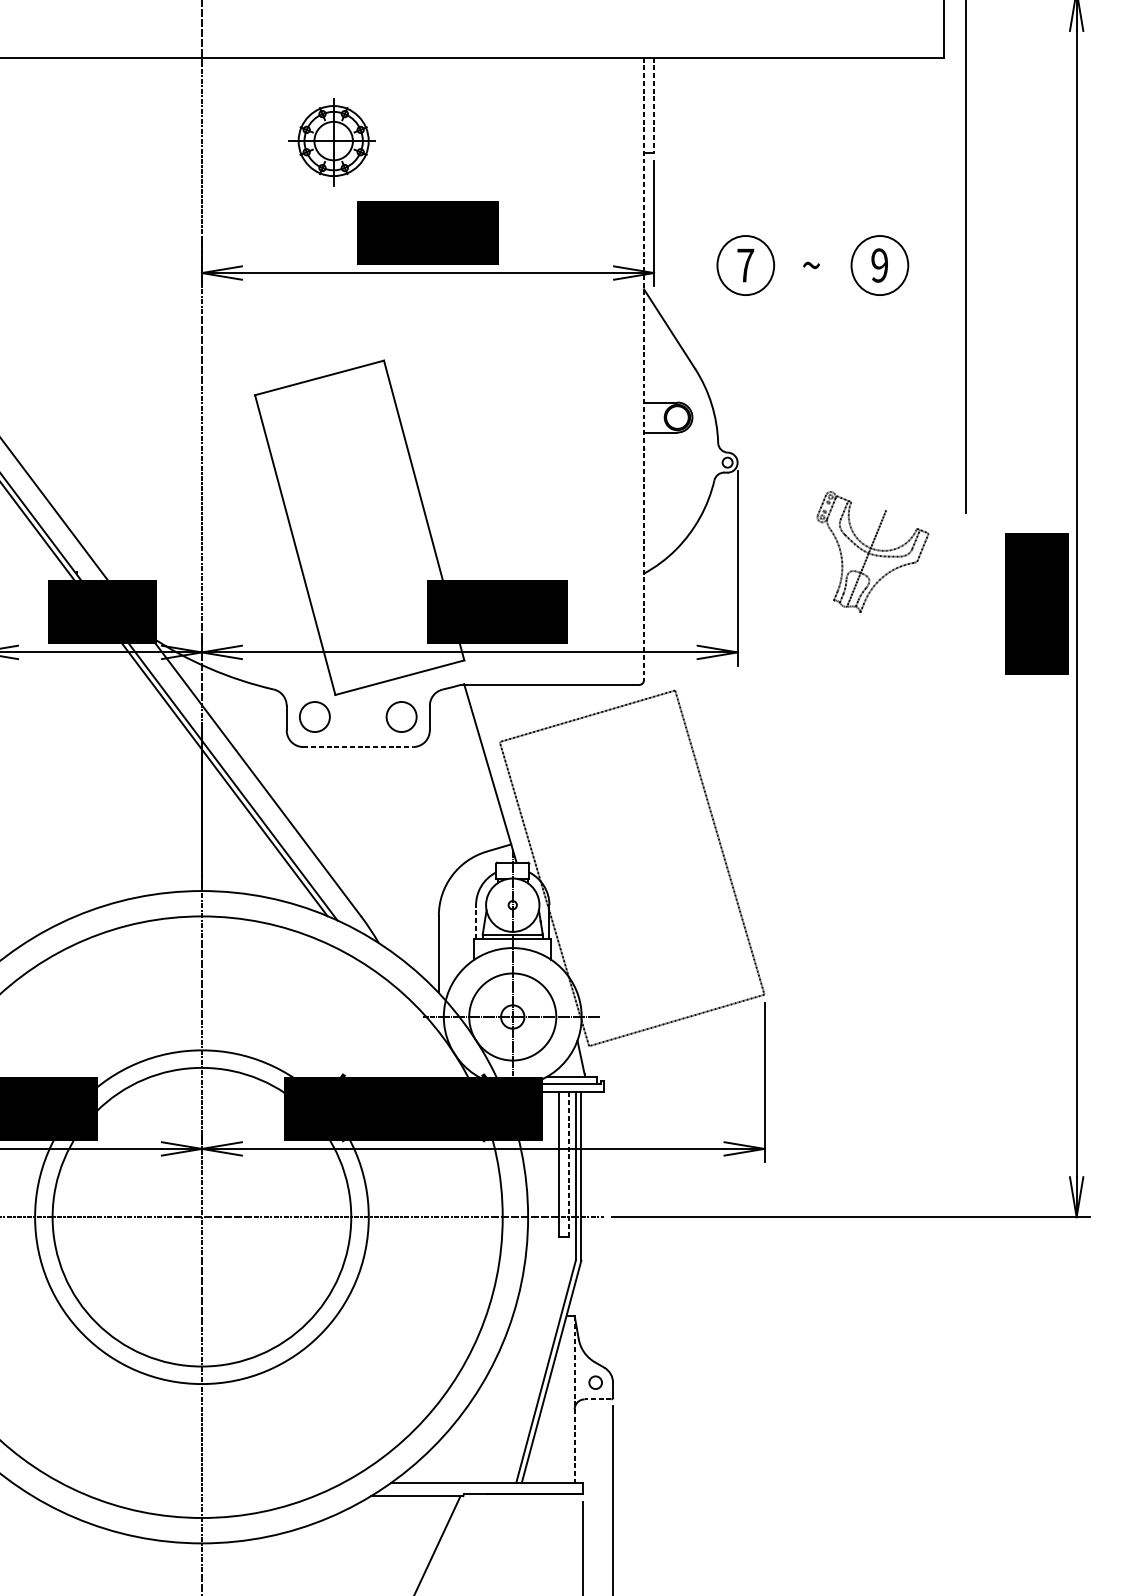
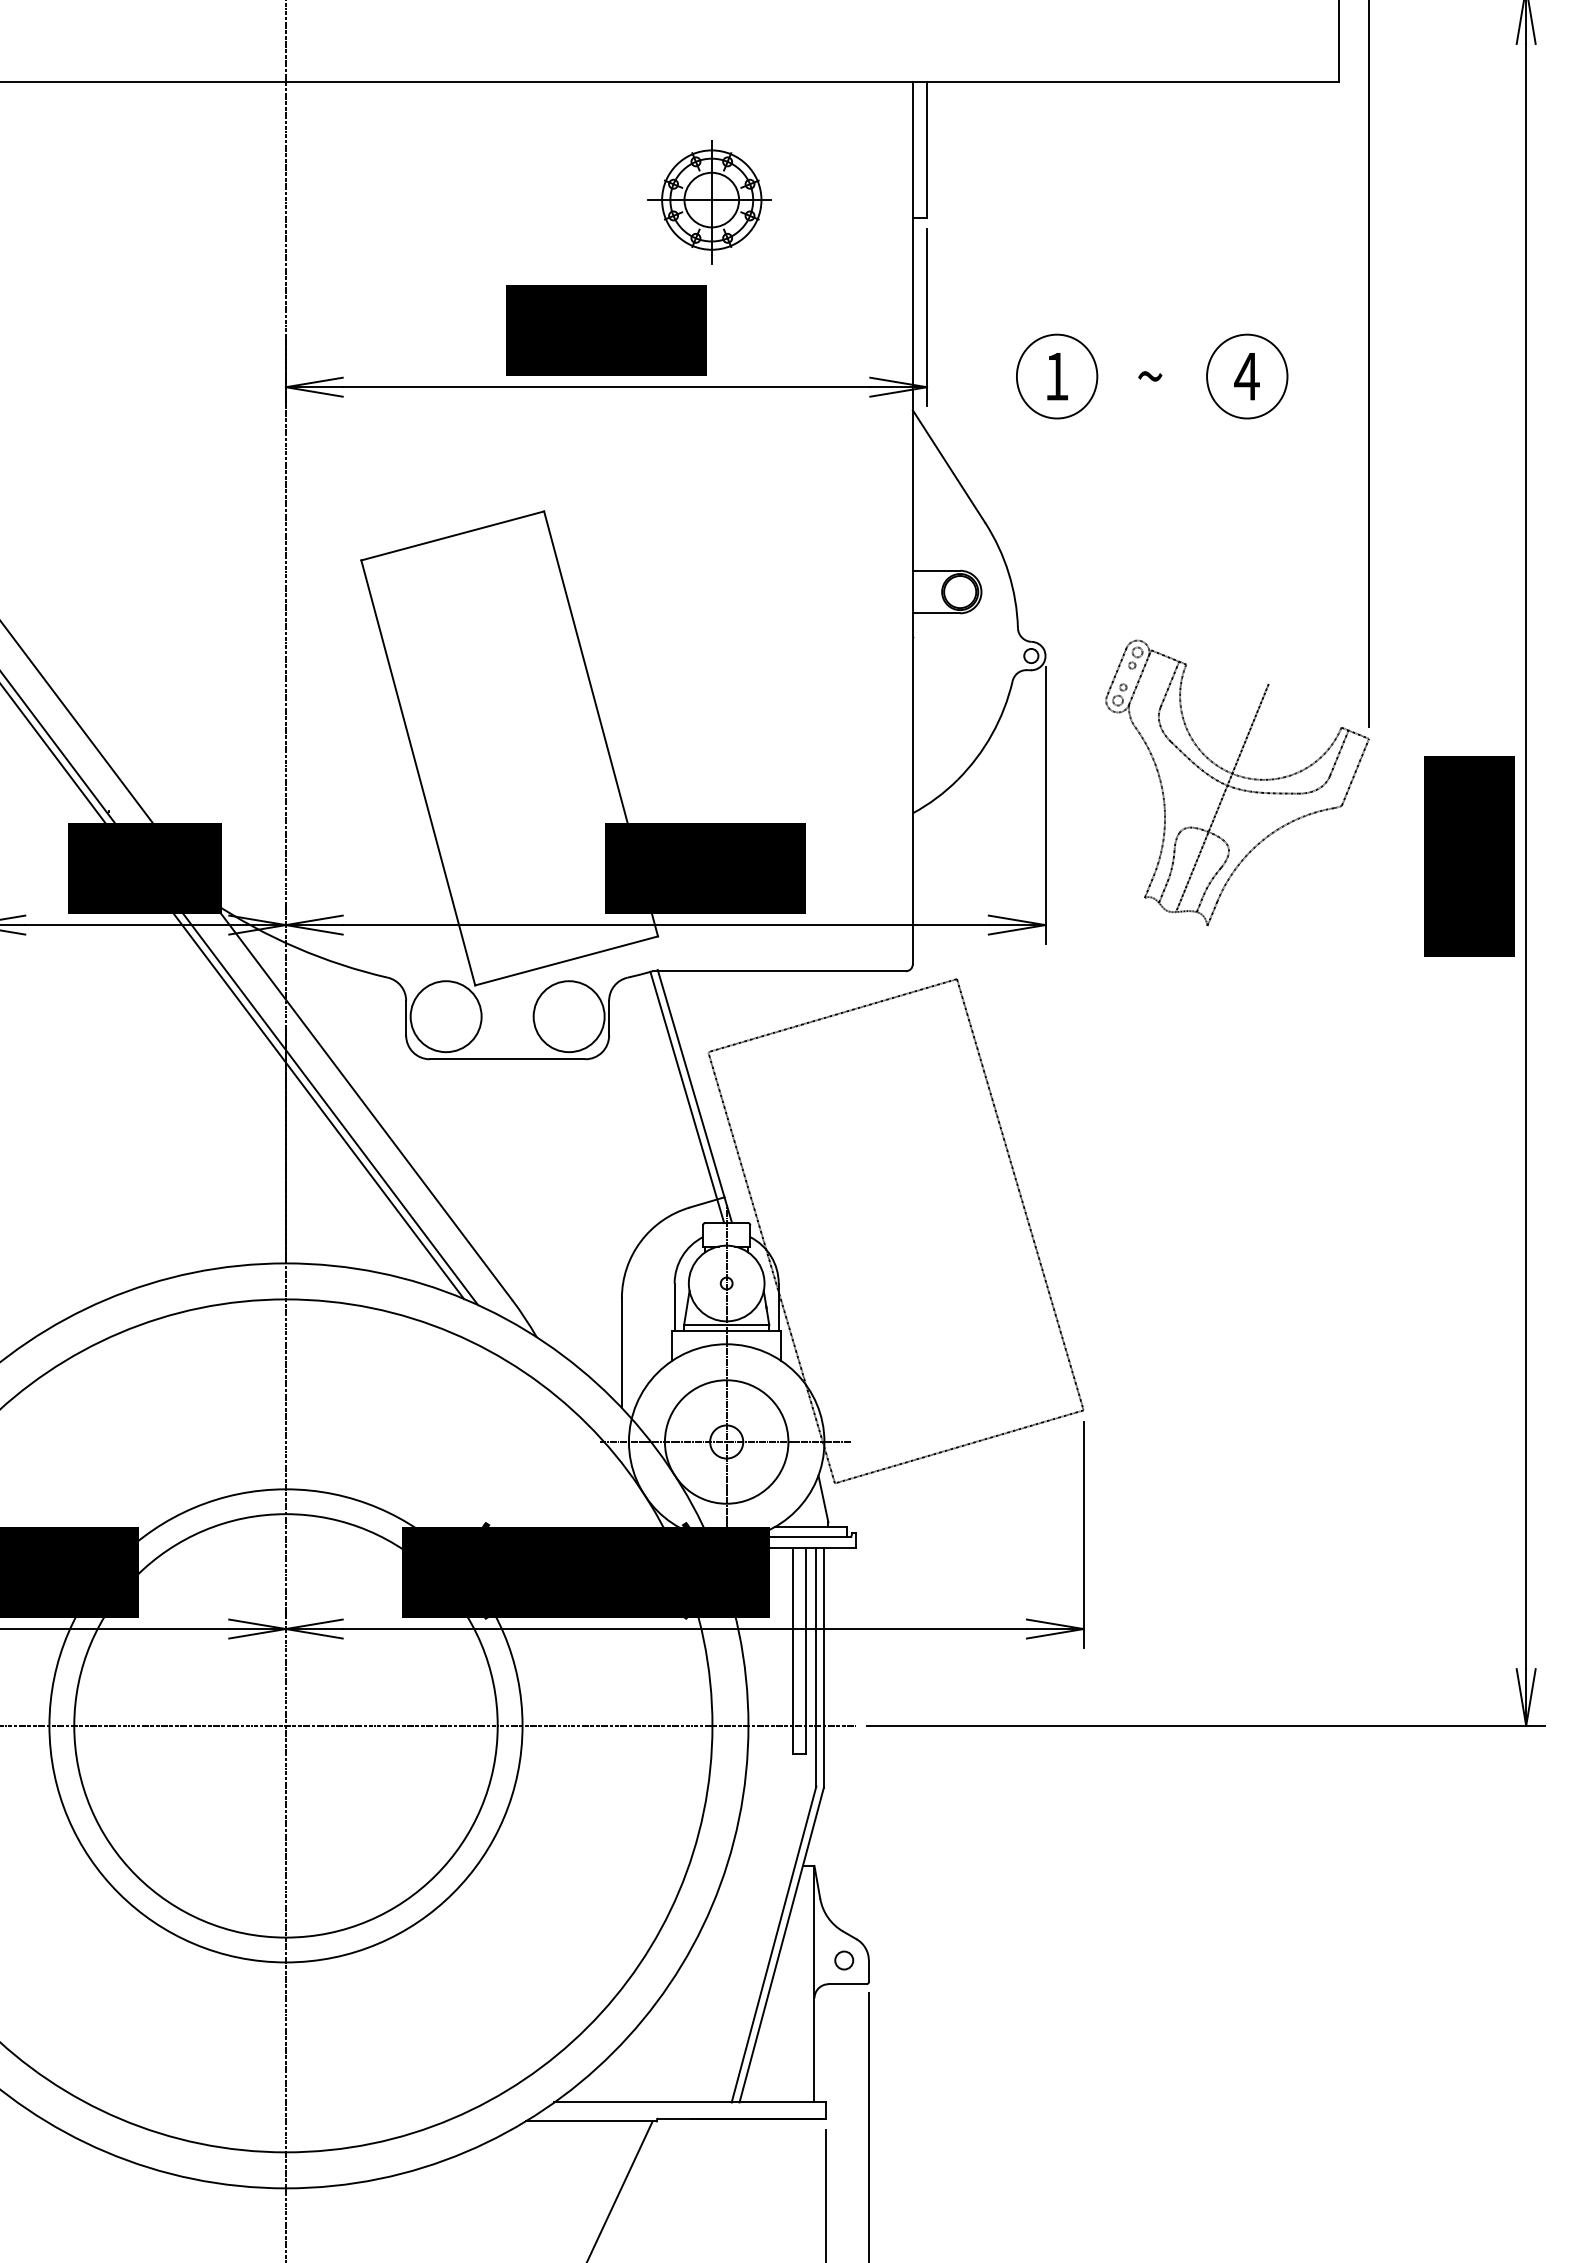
line: (654, 105) -> (927, 149), dashed -> solid
part: (332, 142) -> (709, 202), moved
text: (745, 265) -> (1056, 376), 7 -> 1
text: (879, 265) -> (1246, 376), 9 -> 4
line: (643, 369) -> (912, 523), dashed -> solid
part: (873, 551) -> (1237, 782), size x1.67
circle: (314, 716) -> (445, 1016), size x1.67
circle: (401, 716) -> (568, 1016), size x1.67
line: (358, 747) -> (507, 1059), dashed -> solid
line: (485, 773) -> (687, 1096), added
line: (475, 922) -> (674, 1307), dashed -> solid
line: (568, 1165) -> (805, 1652), dashed -> solid
line: (574, 1399) -> (814, 1984), dashed -> solid
line: (597, 1399) -> (847, 1984), dashed -> solid

